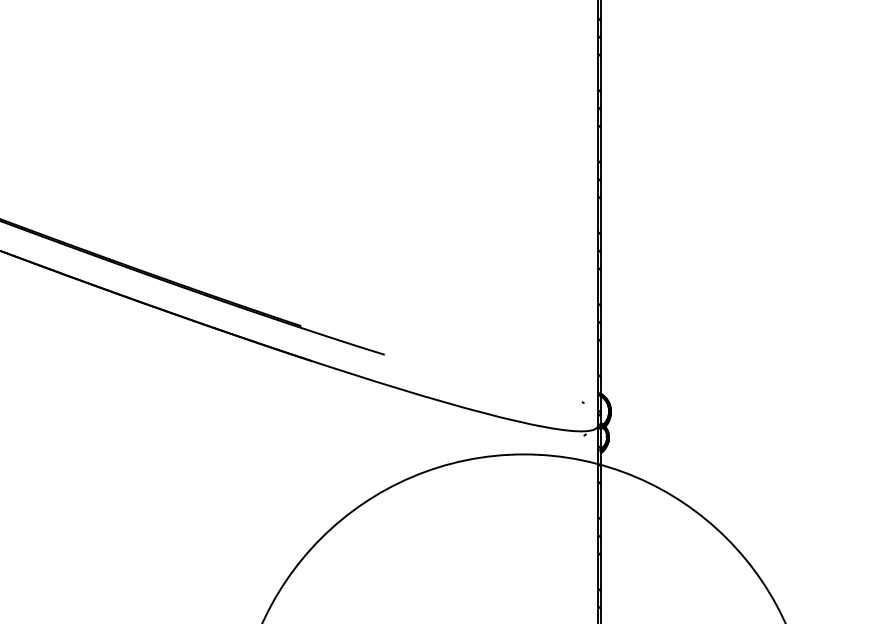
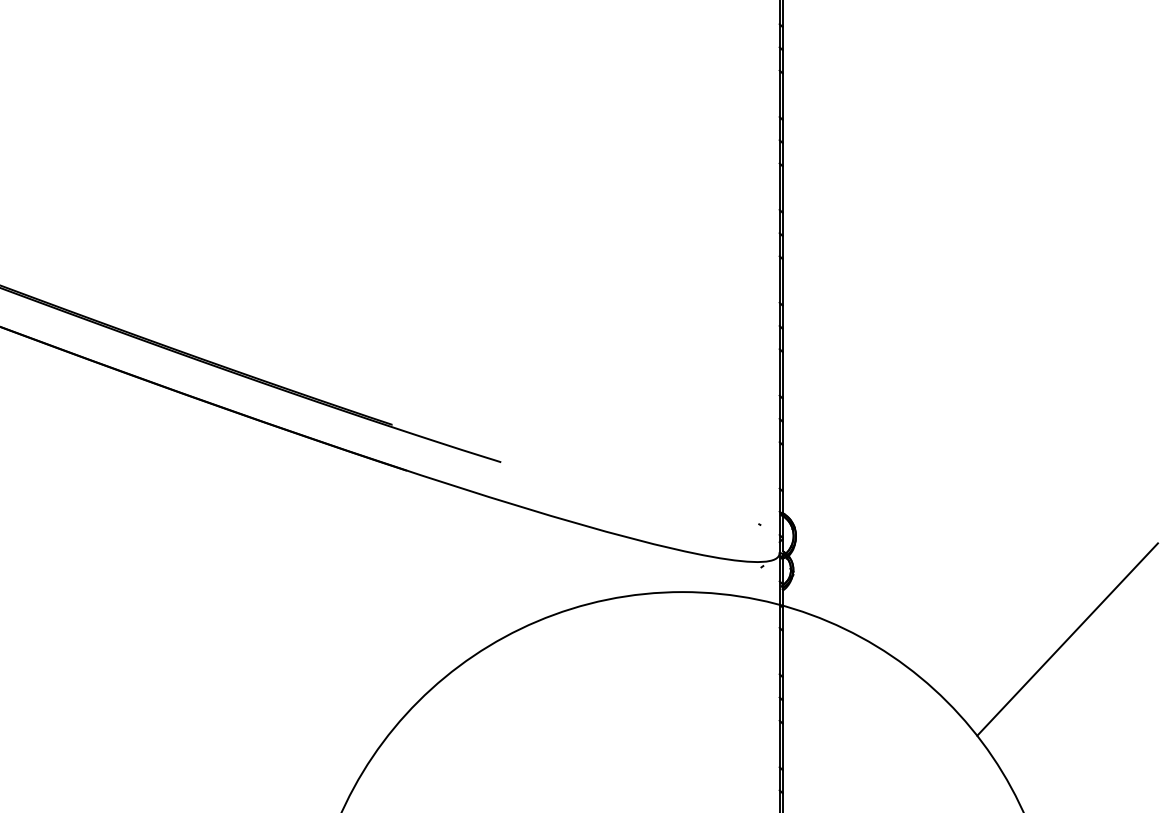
line: (819, 490) -> (1067, 639), added

